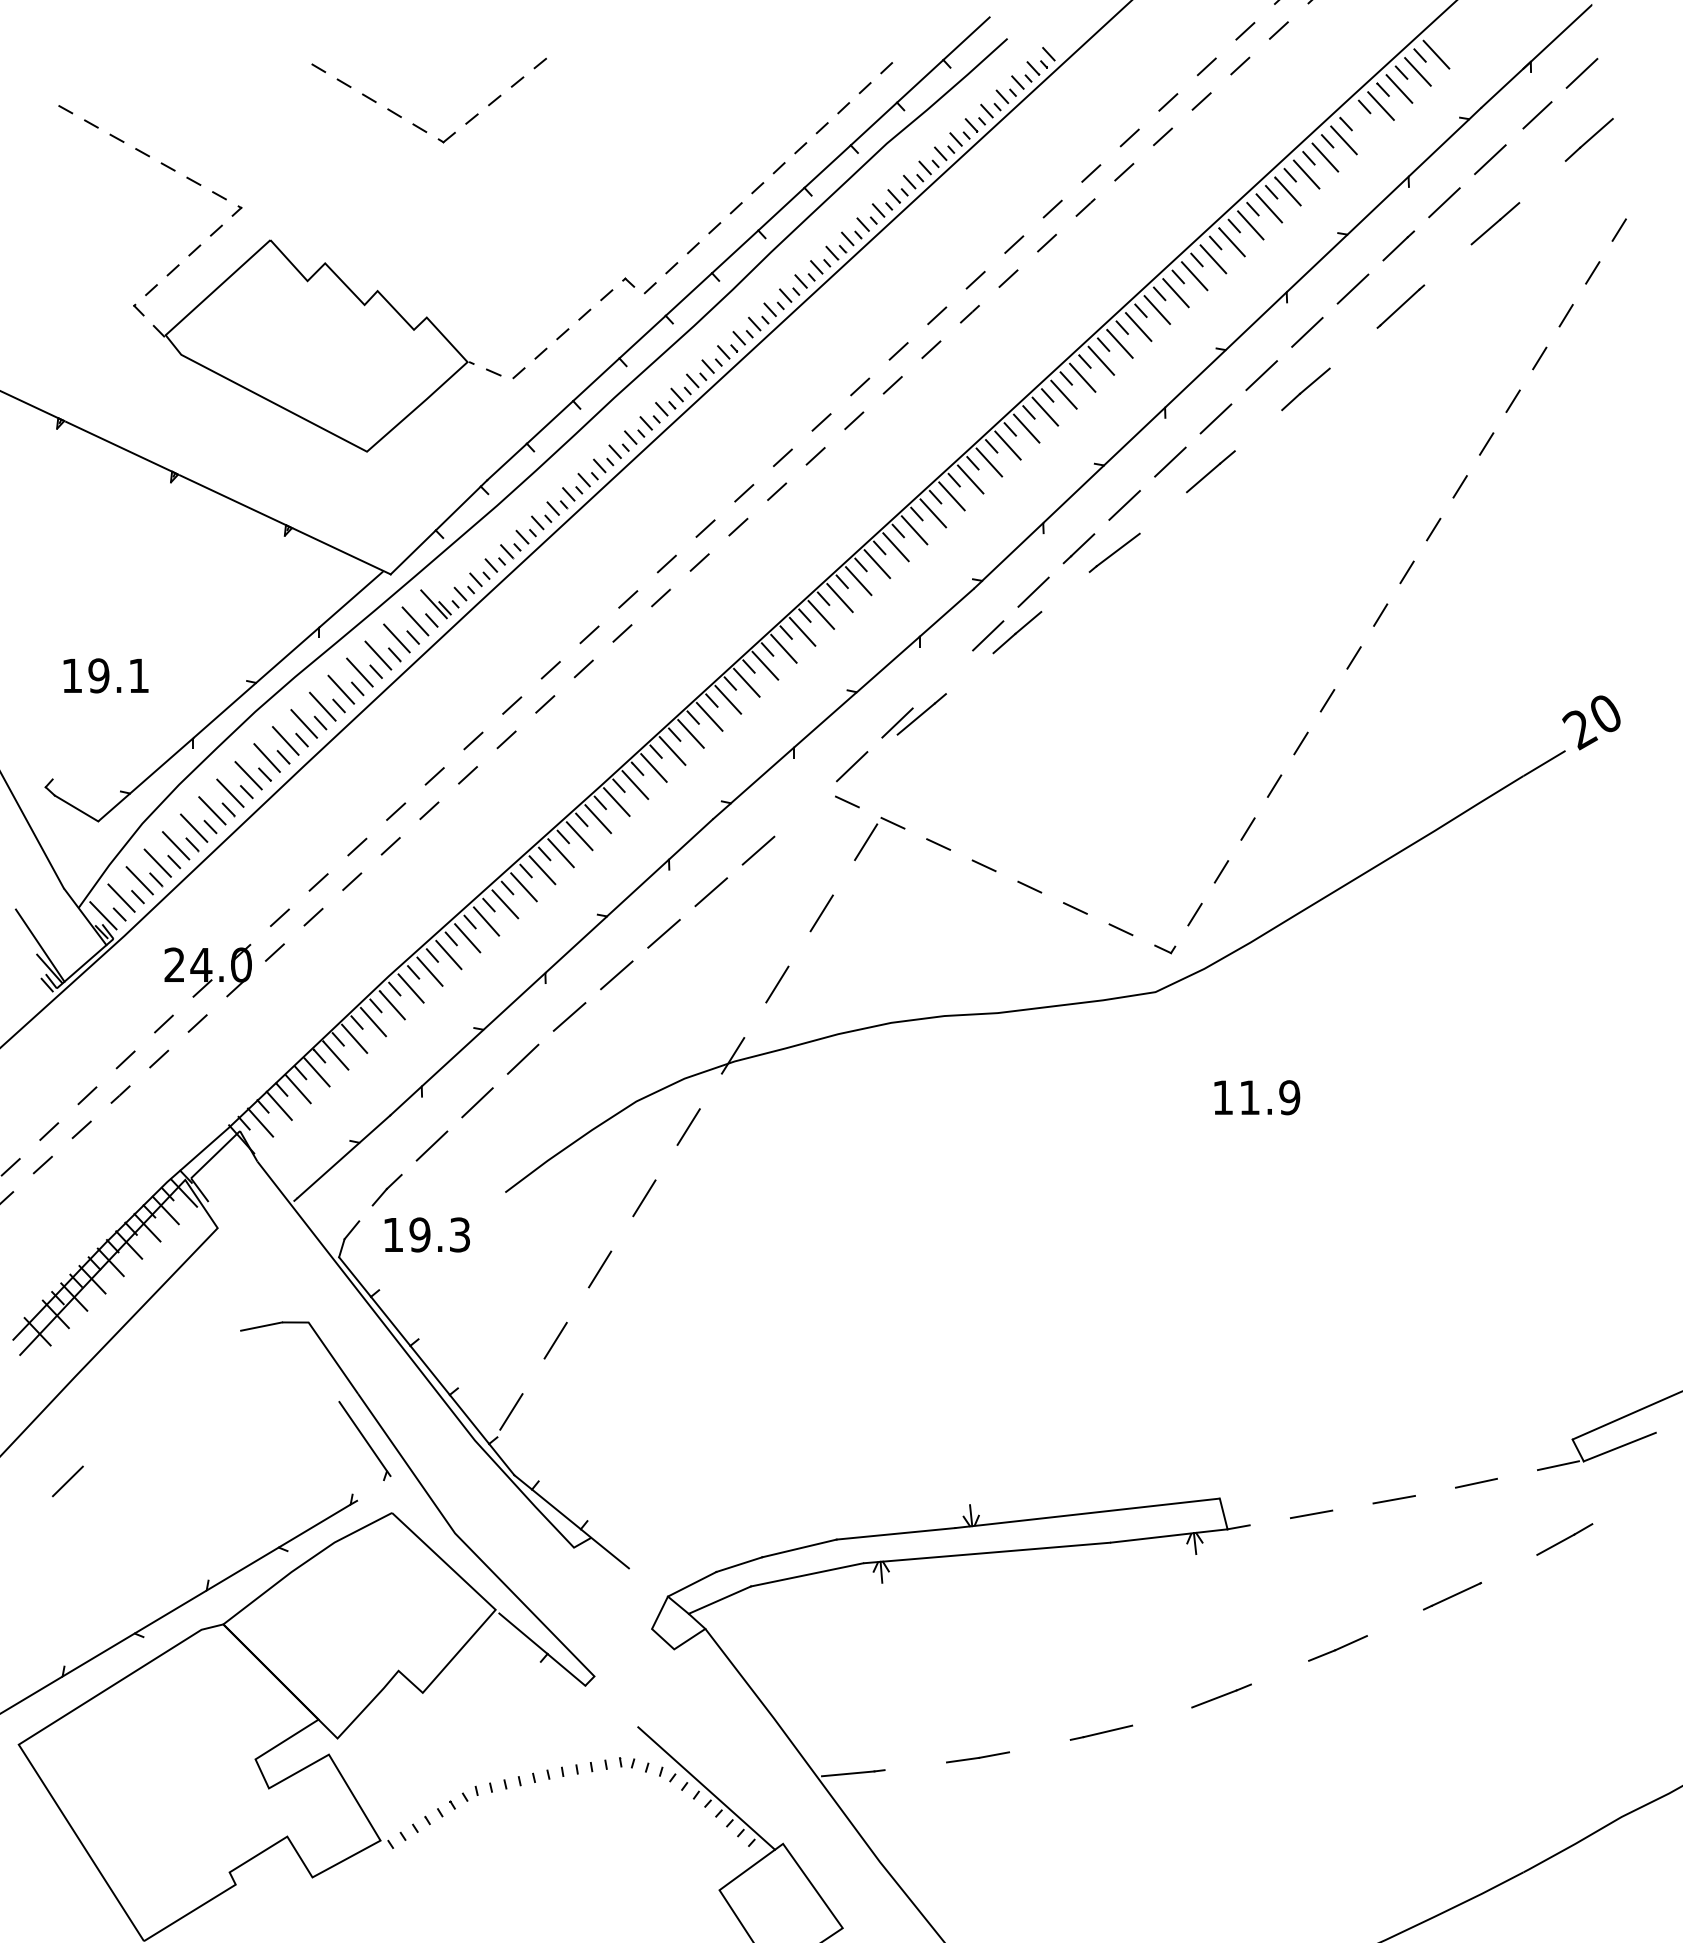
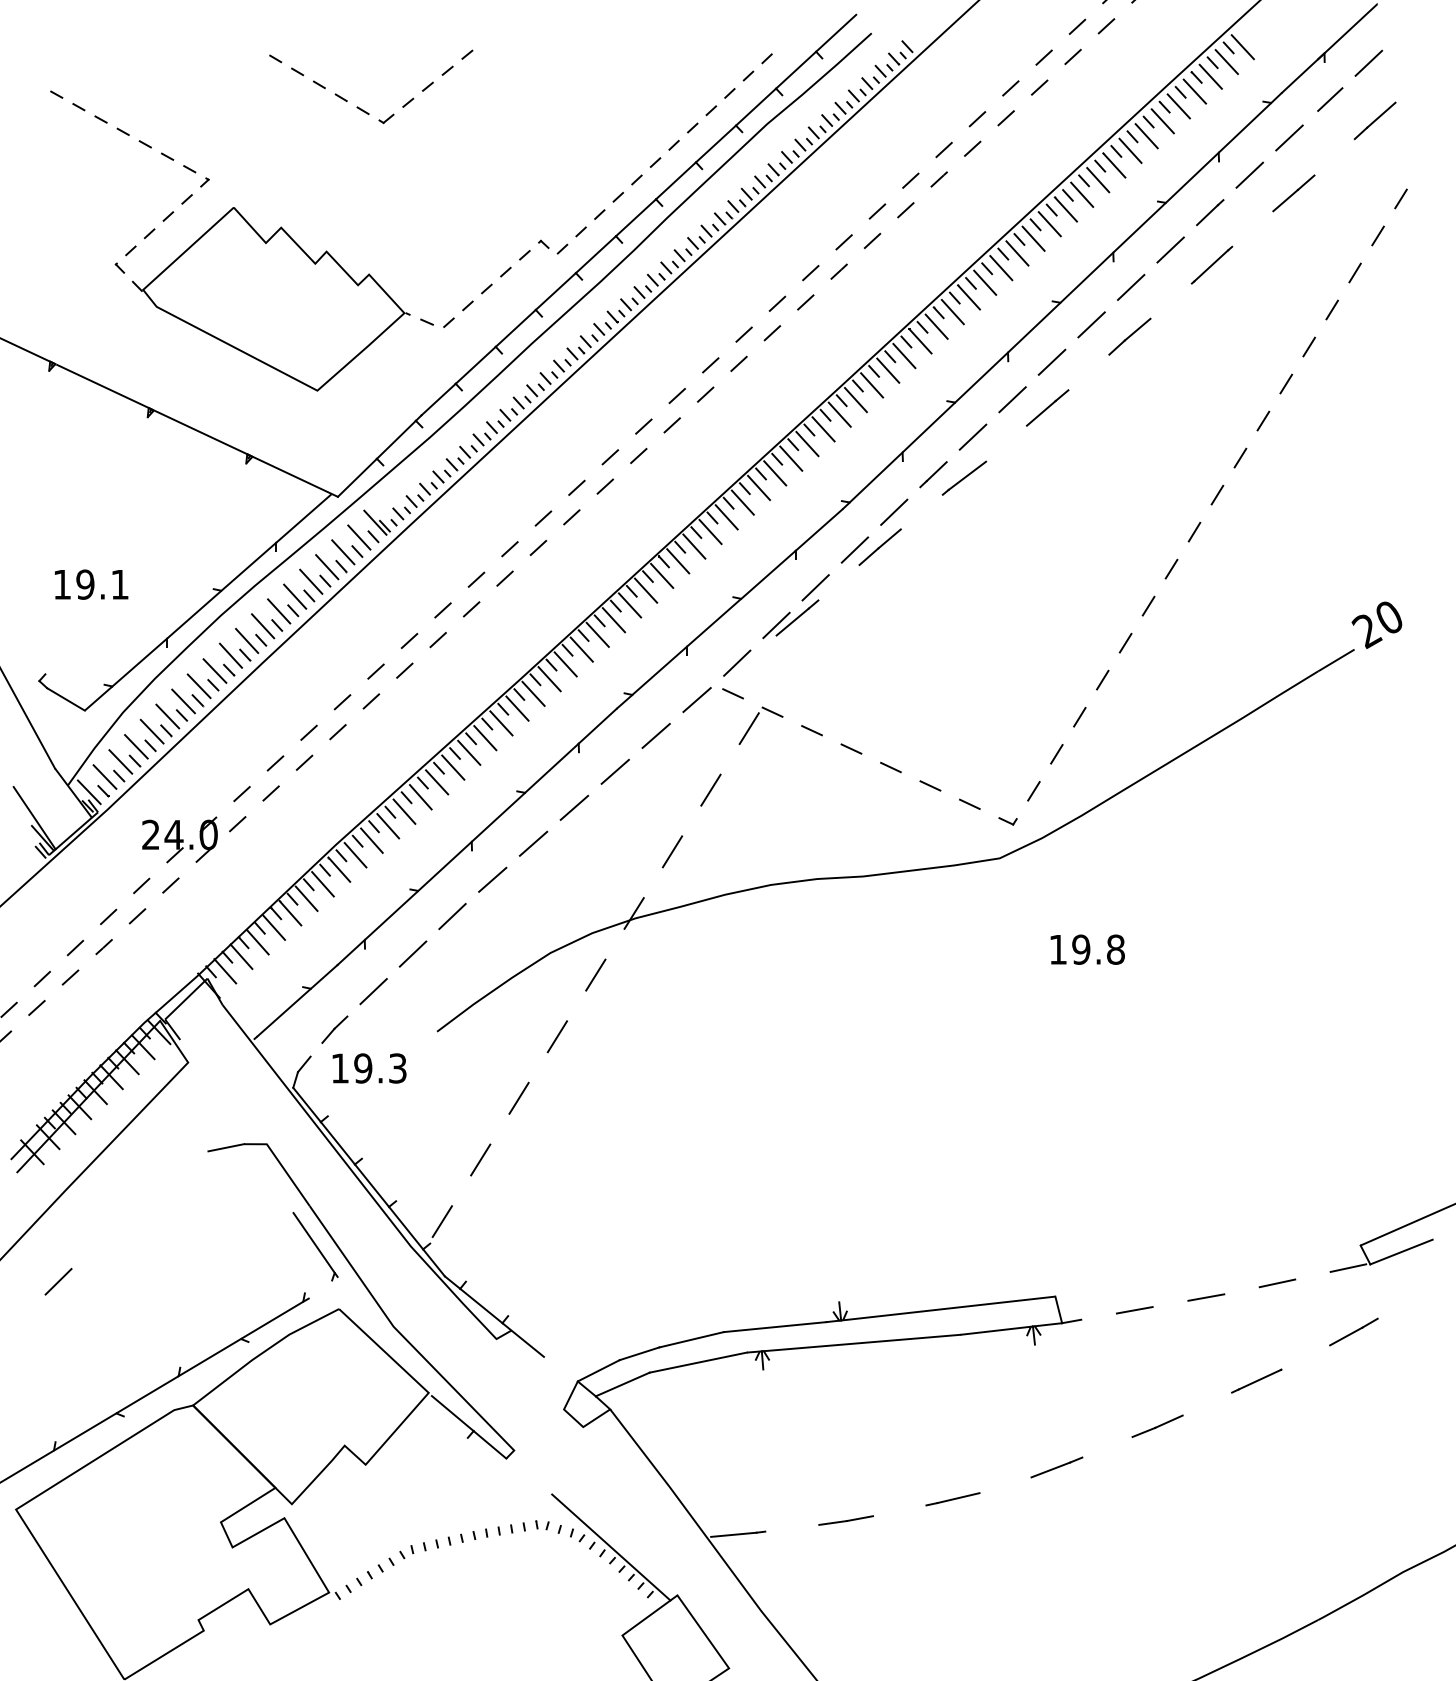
line: (1362, 123) -> (1178, 106), added
line: (942, 679) -> (815, 587), added
line: (805, 809) -> (696, 700), added
text: (1269, 1097) -> (1098, 949), 11.9 -> 19.8

